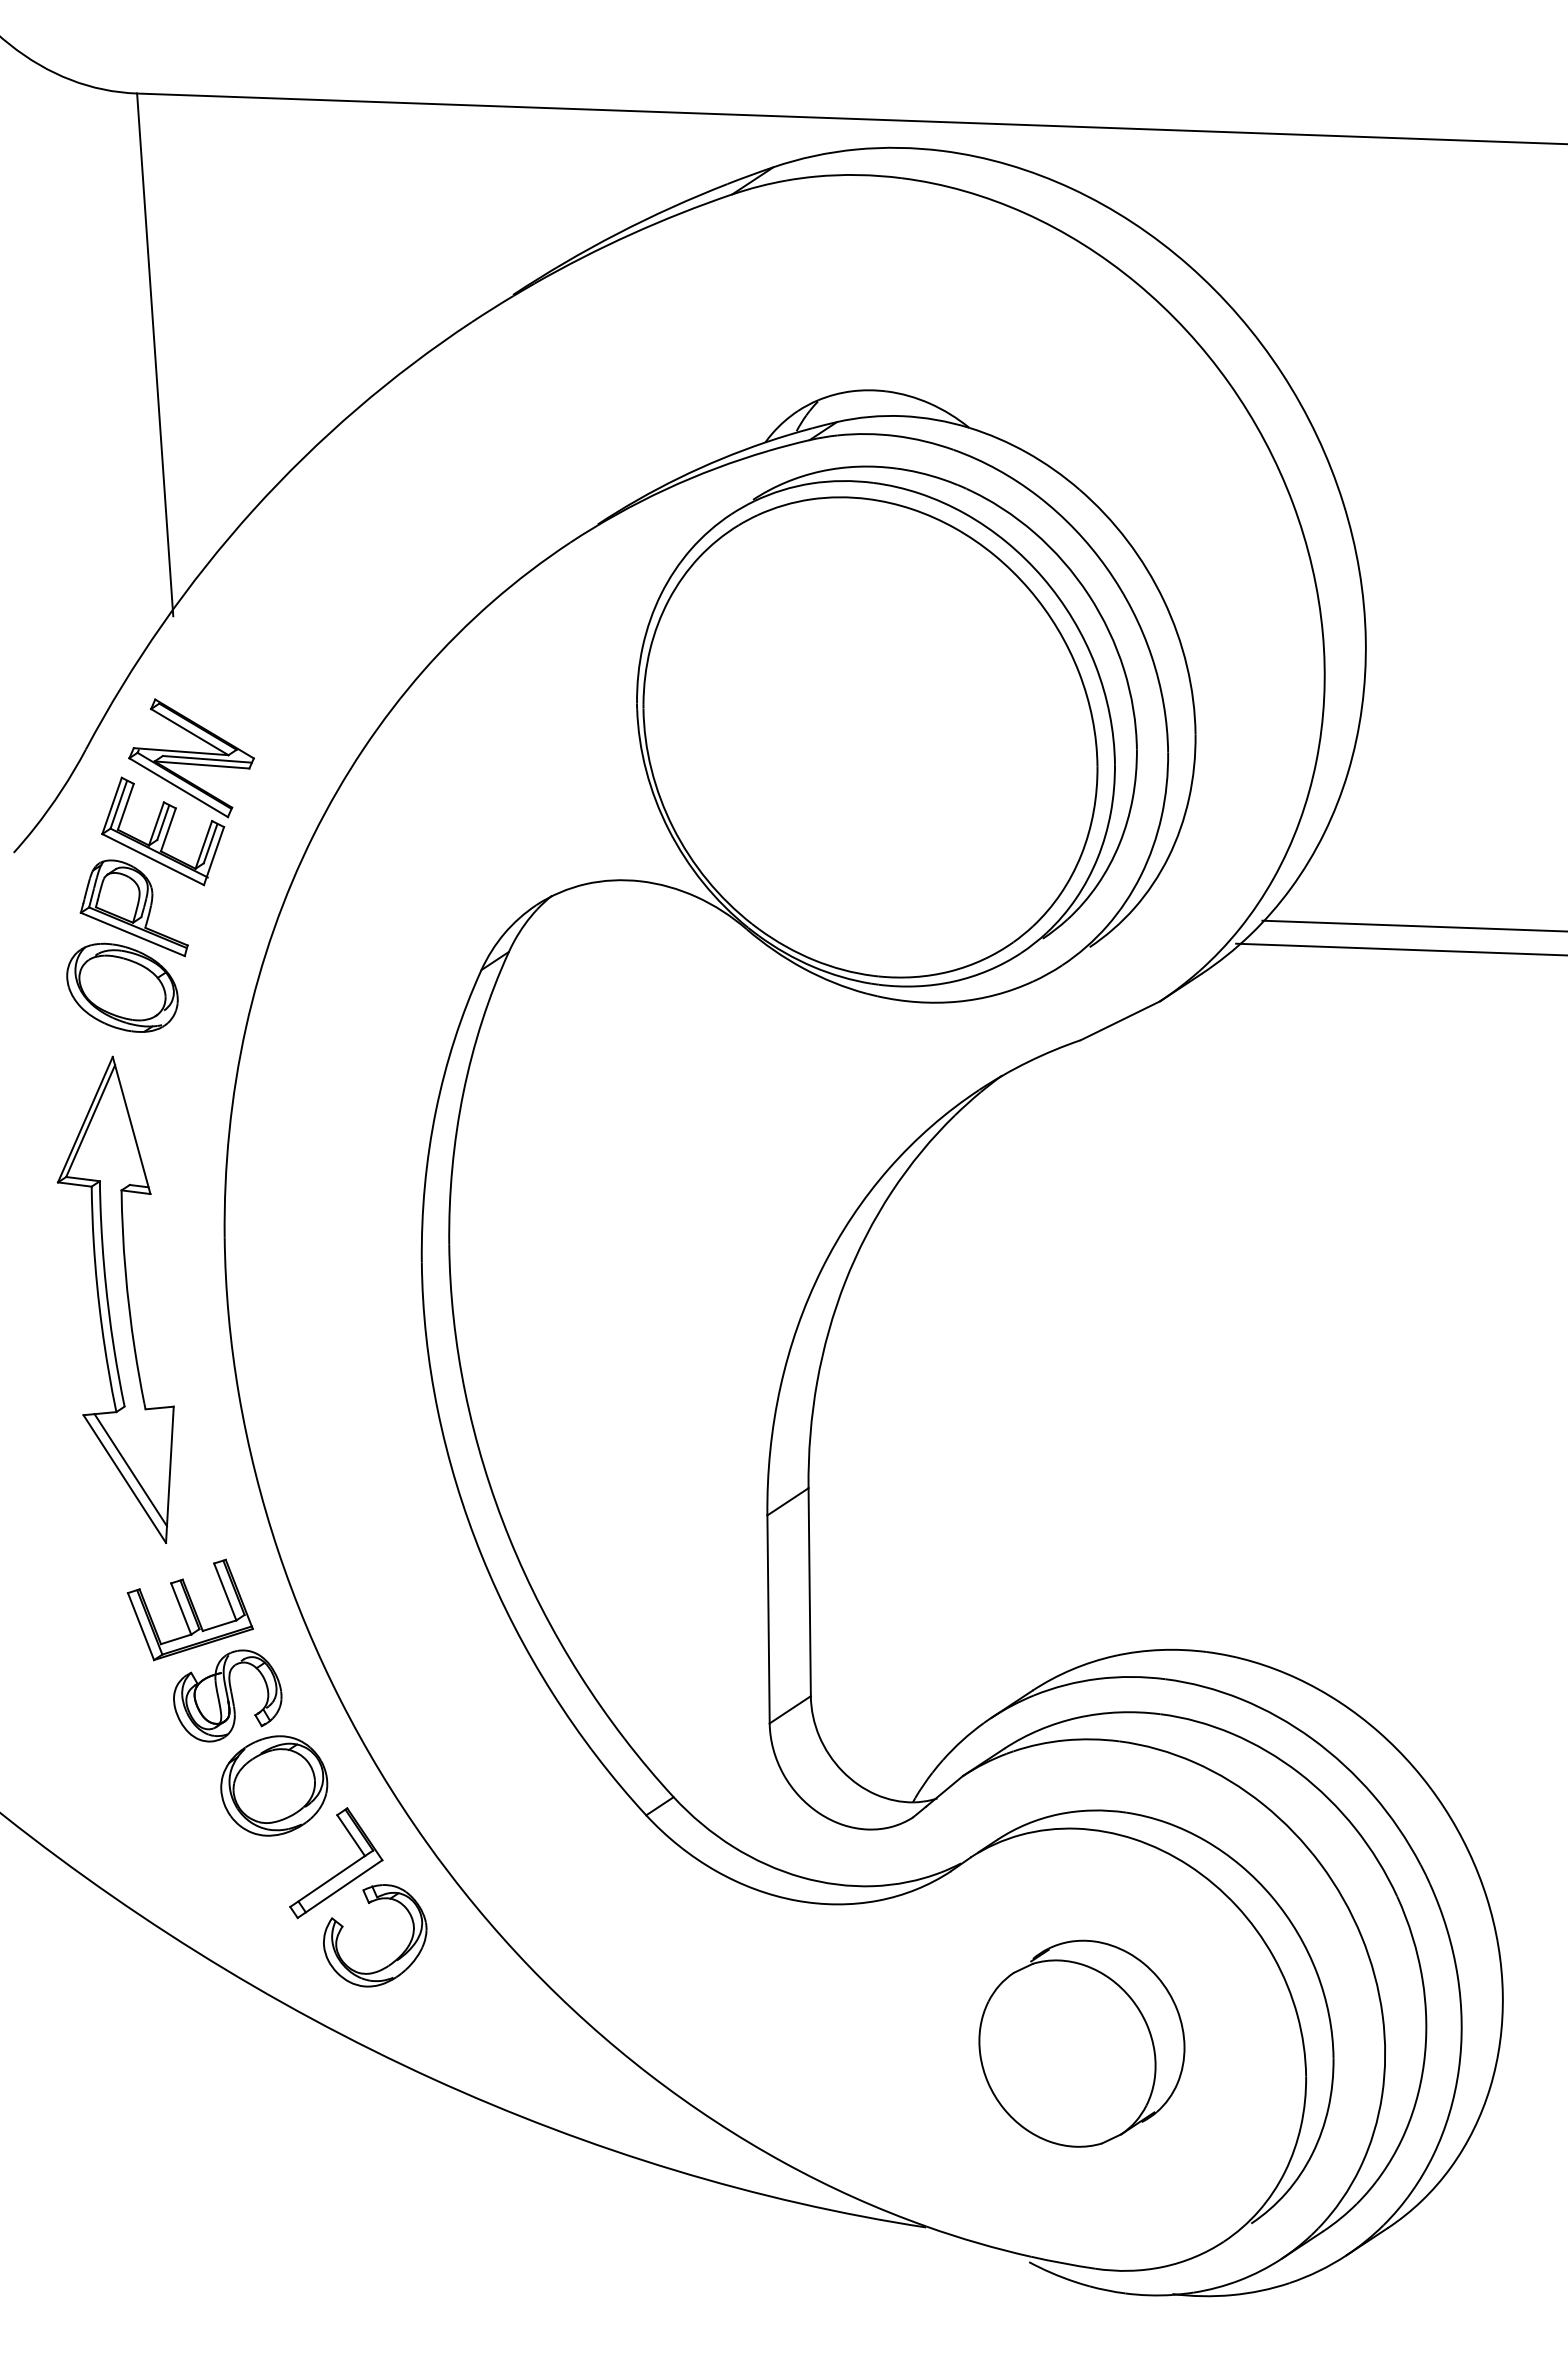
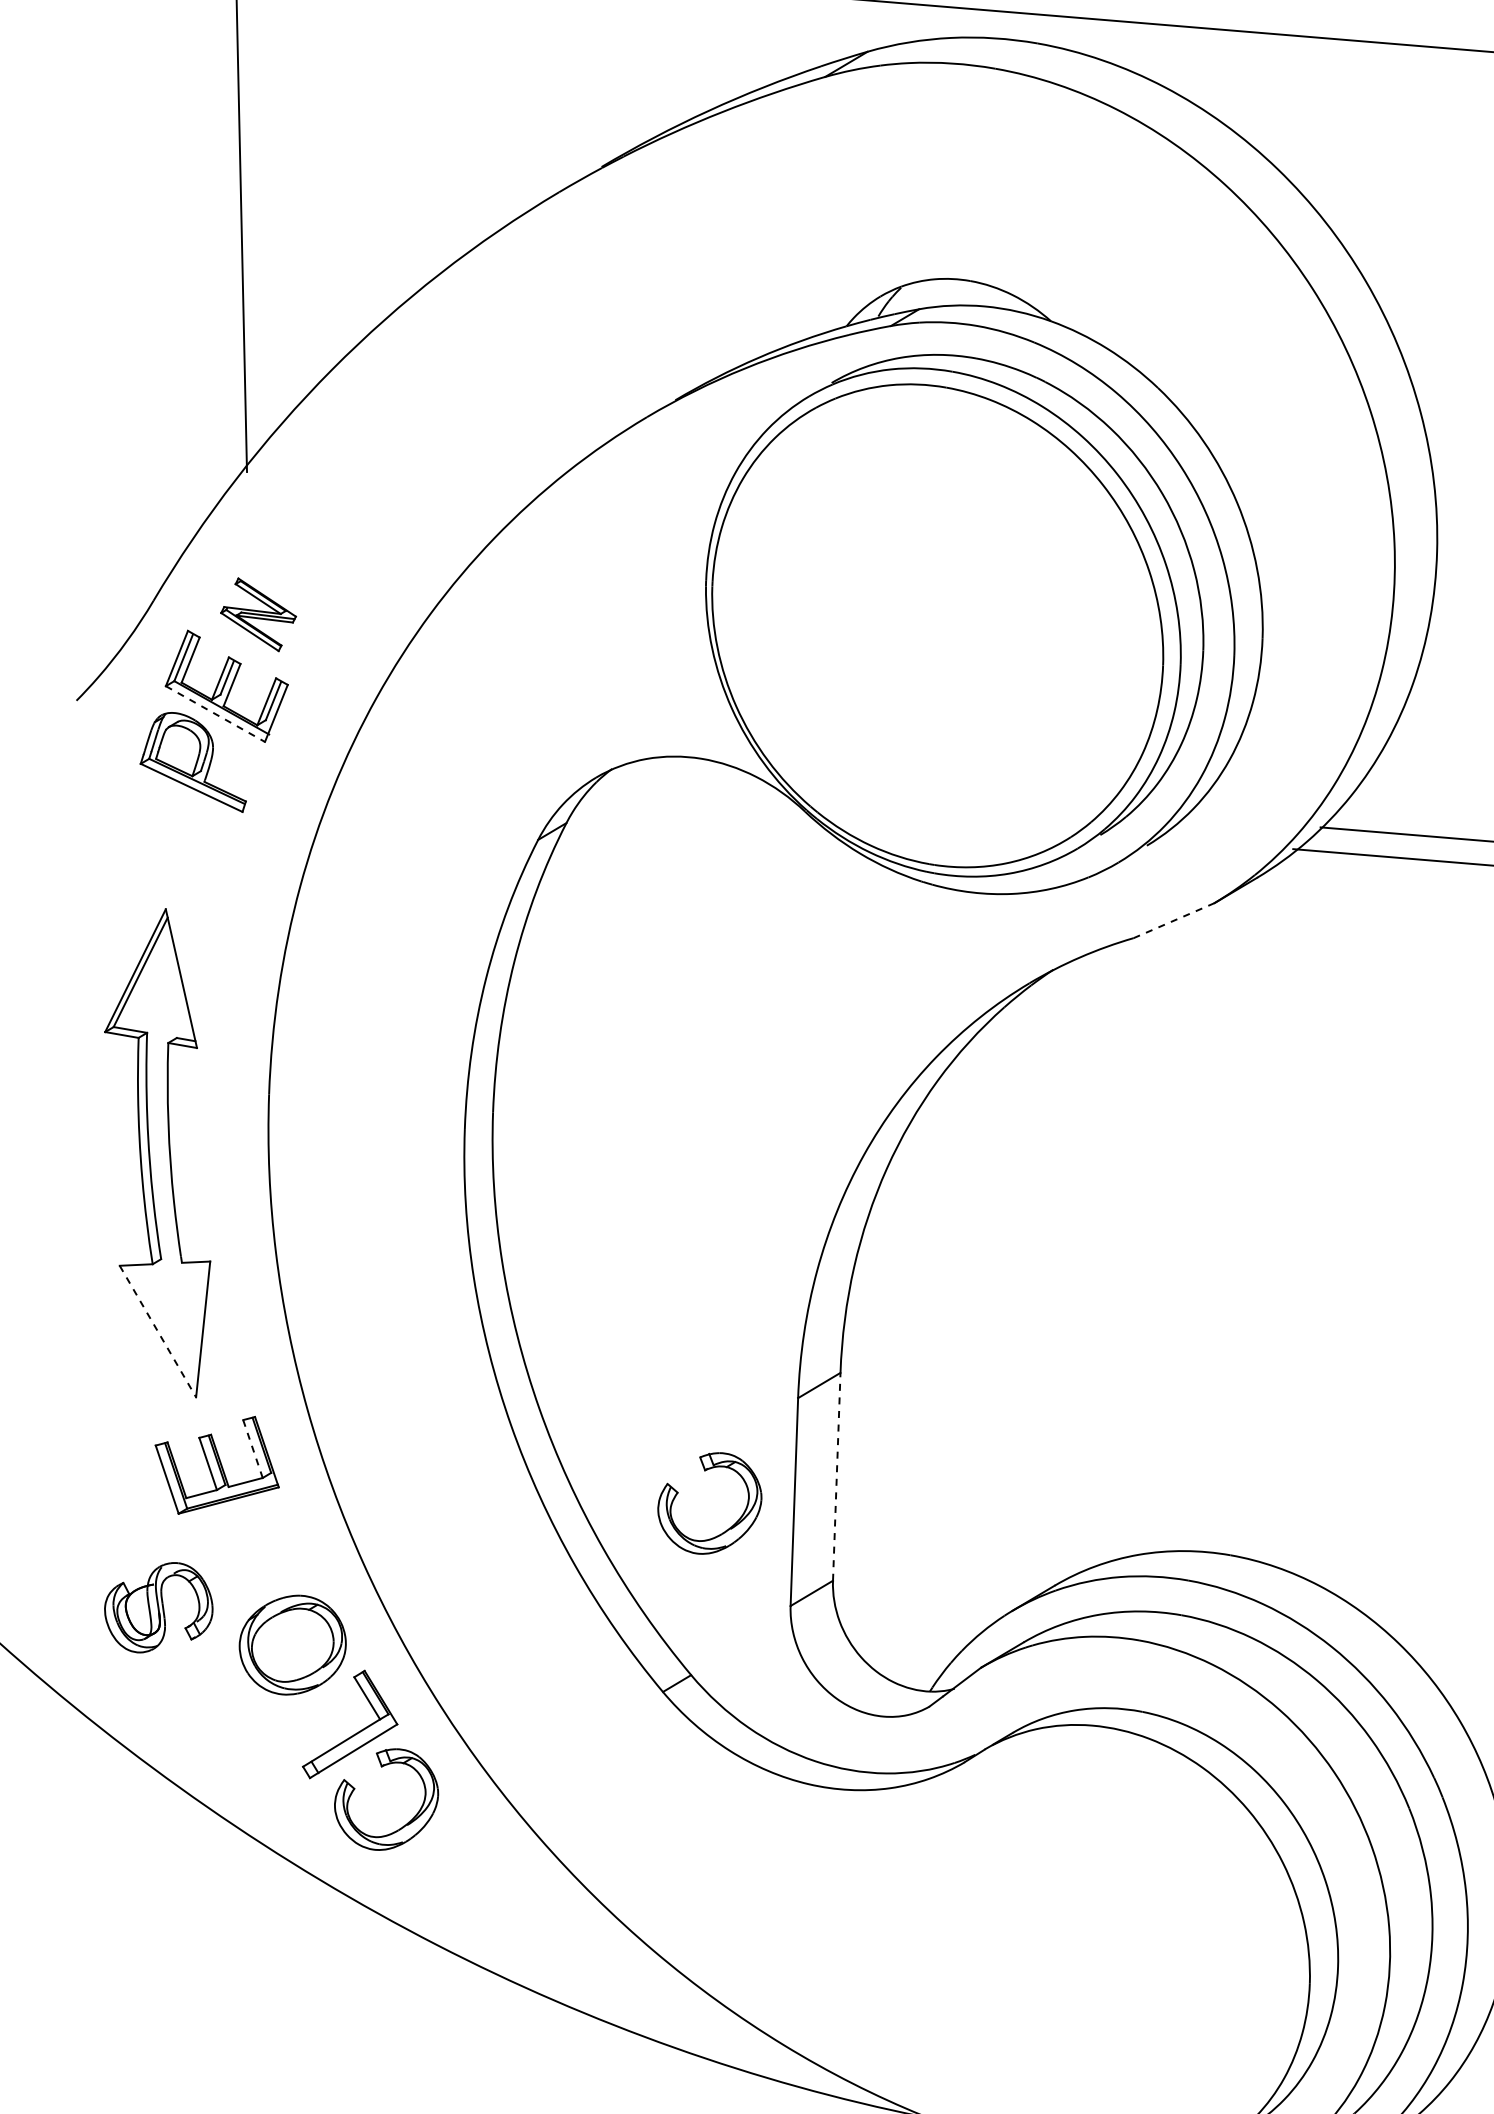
part: (191, 758) -> (258, 614), size x0.6
line: (153, 859) -> (215, 714), solid -> dashed
part: (122, 987) -> (178, 840), removed
line: (1120, 1020) -> (1174, 920), solid -> dashed
line: (130, 1470) -> (164, 1323), removed
line: (125, 1479) -> (158, 1331), solid -> dashed
line: (225, 1591) -> (253, 1448), solid -> dashed
line: (809, 1591) -> (836, 1476), solid -> dashed
part: (701, 1650) -> (725, 1529), added
part: (227, 1695) -> (158, 1607), moved
part: (1081, 2043) -> (1086, 1940), removed

